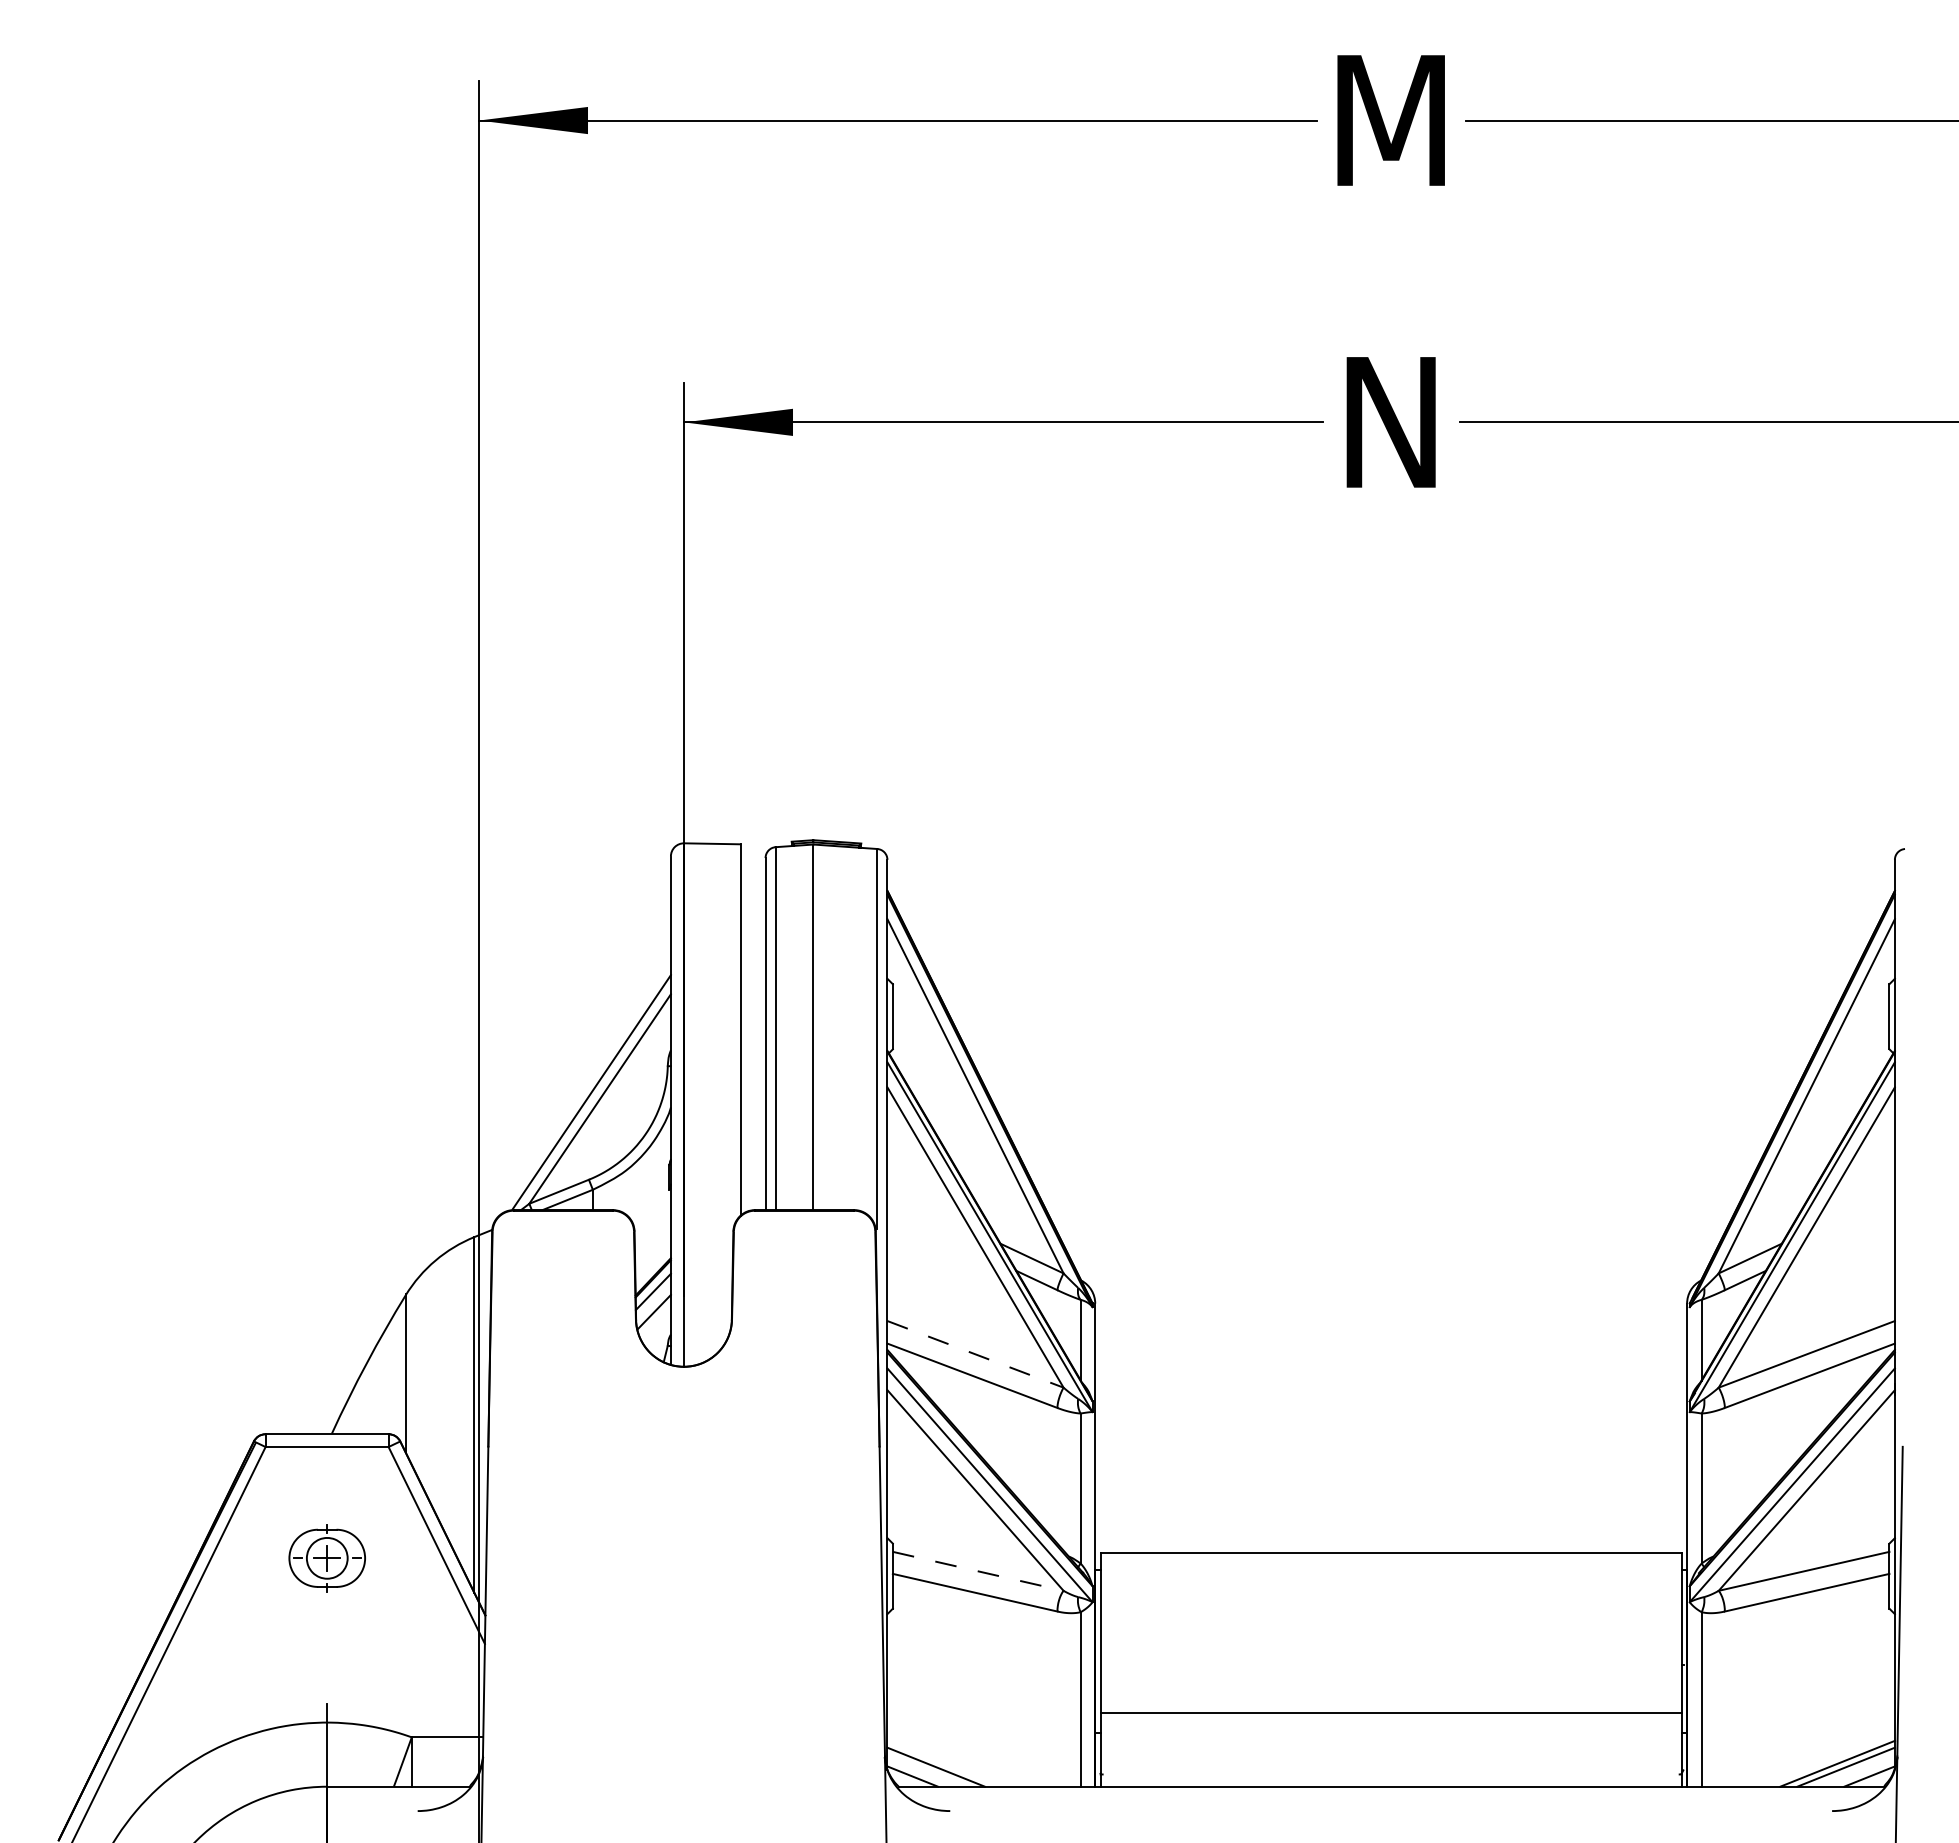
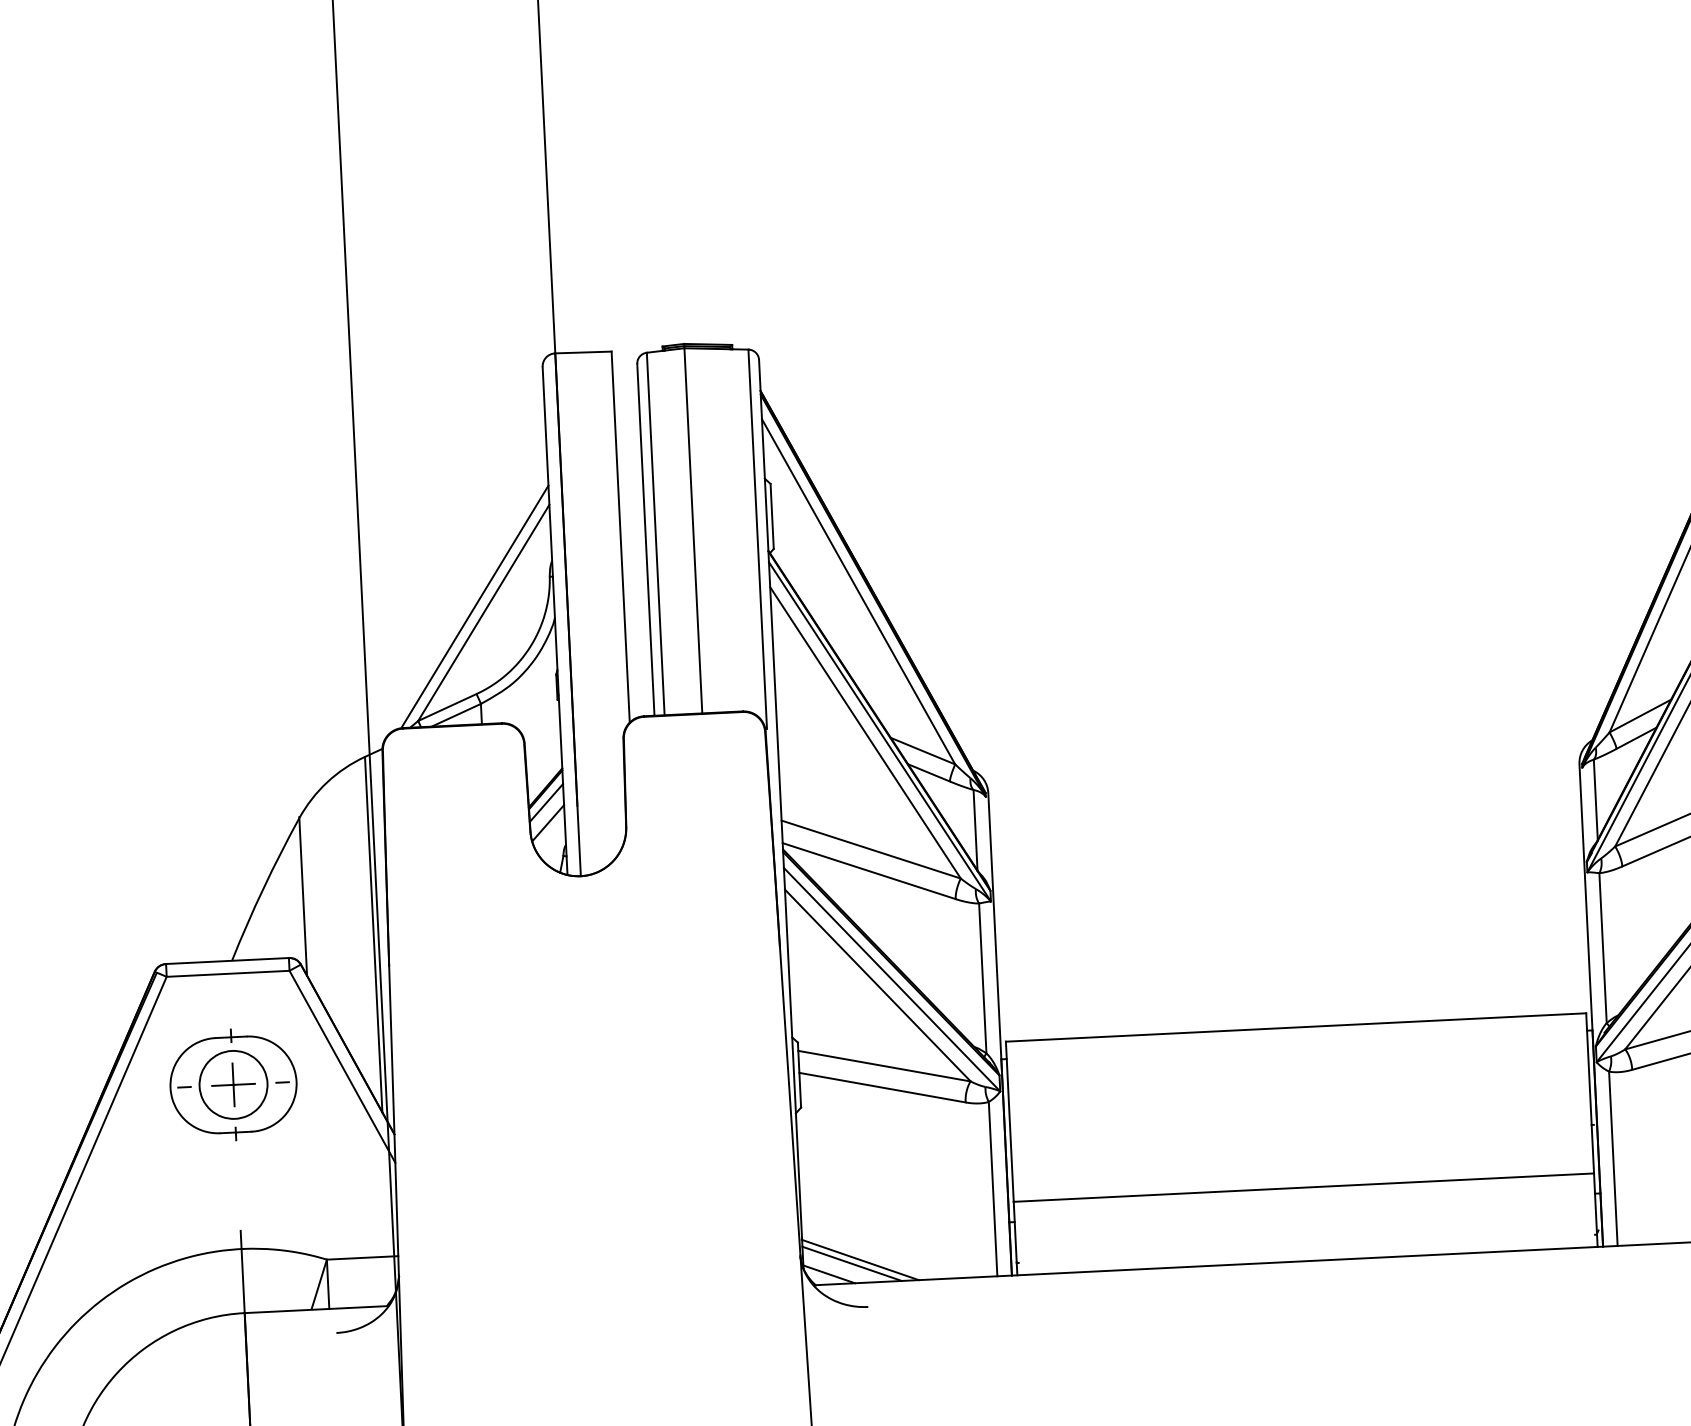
line: (975, 1354) -> (871, 849), dashed -> solid
part: (327, 1558) -> (233, 1085), size x1.67
line: (978, 1571) -> (884, 1066), dashed -> solid
line: (944, 1763) -> (860, 1259), added

